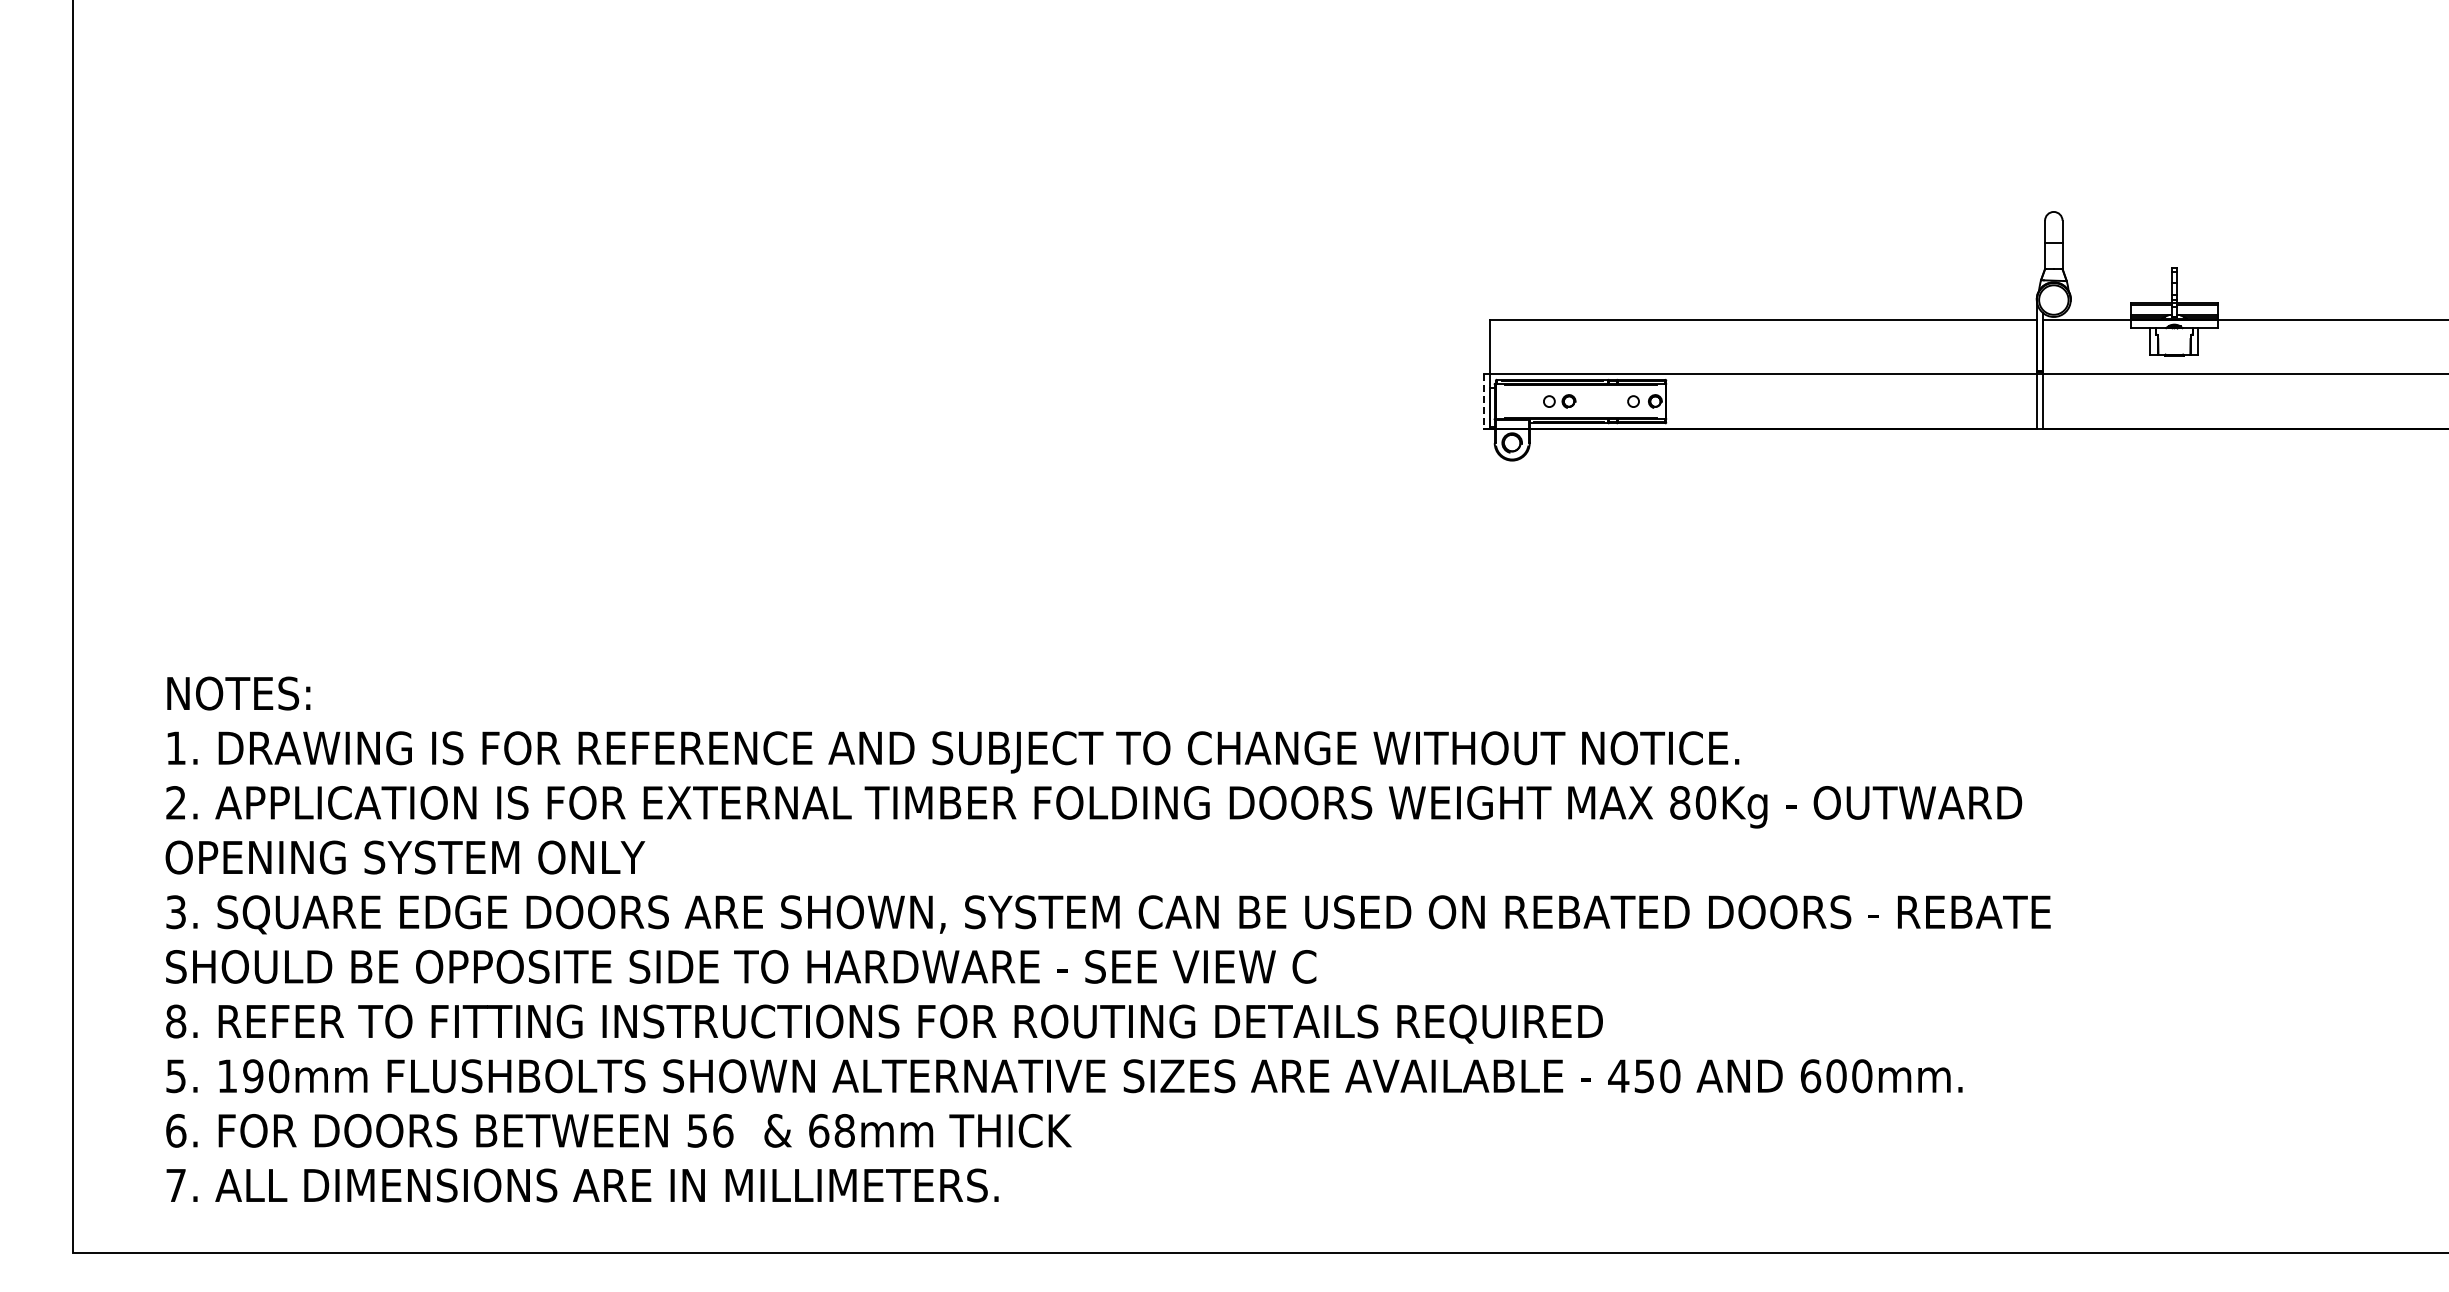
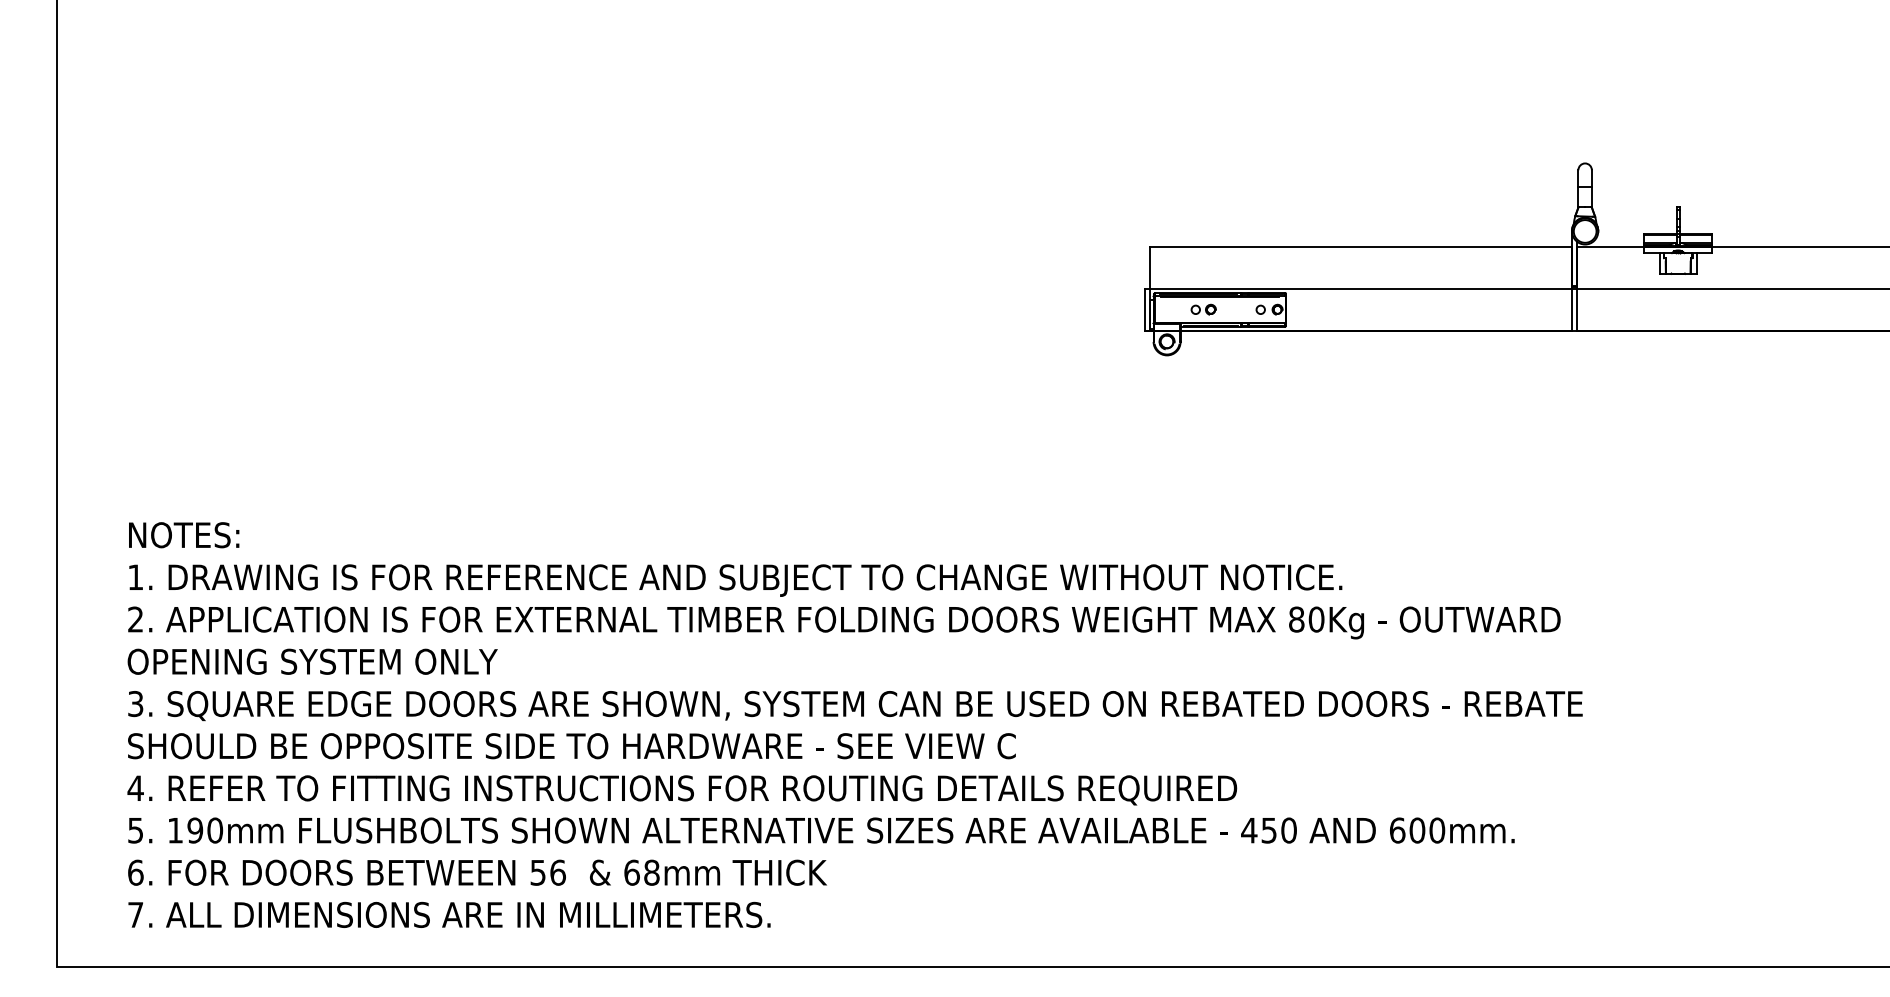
line: (1483, 402) -> (1144, 310), dashed -> solid
text: (175, 1021) -> (135, 788), 8. -> 4.

